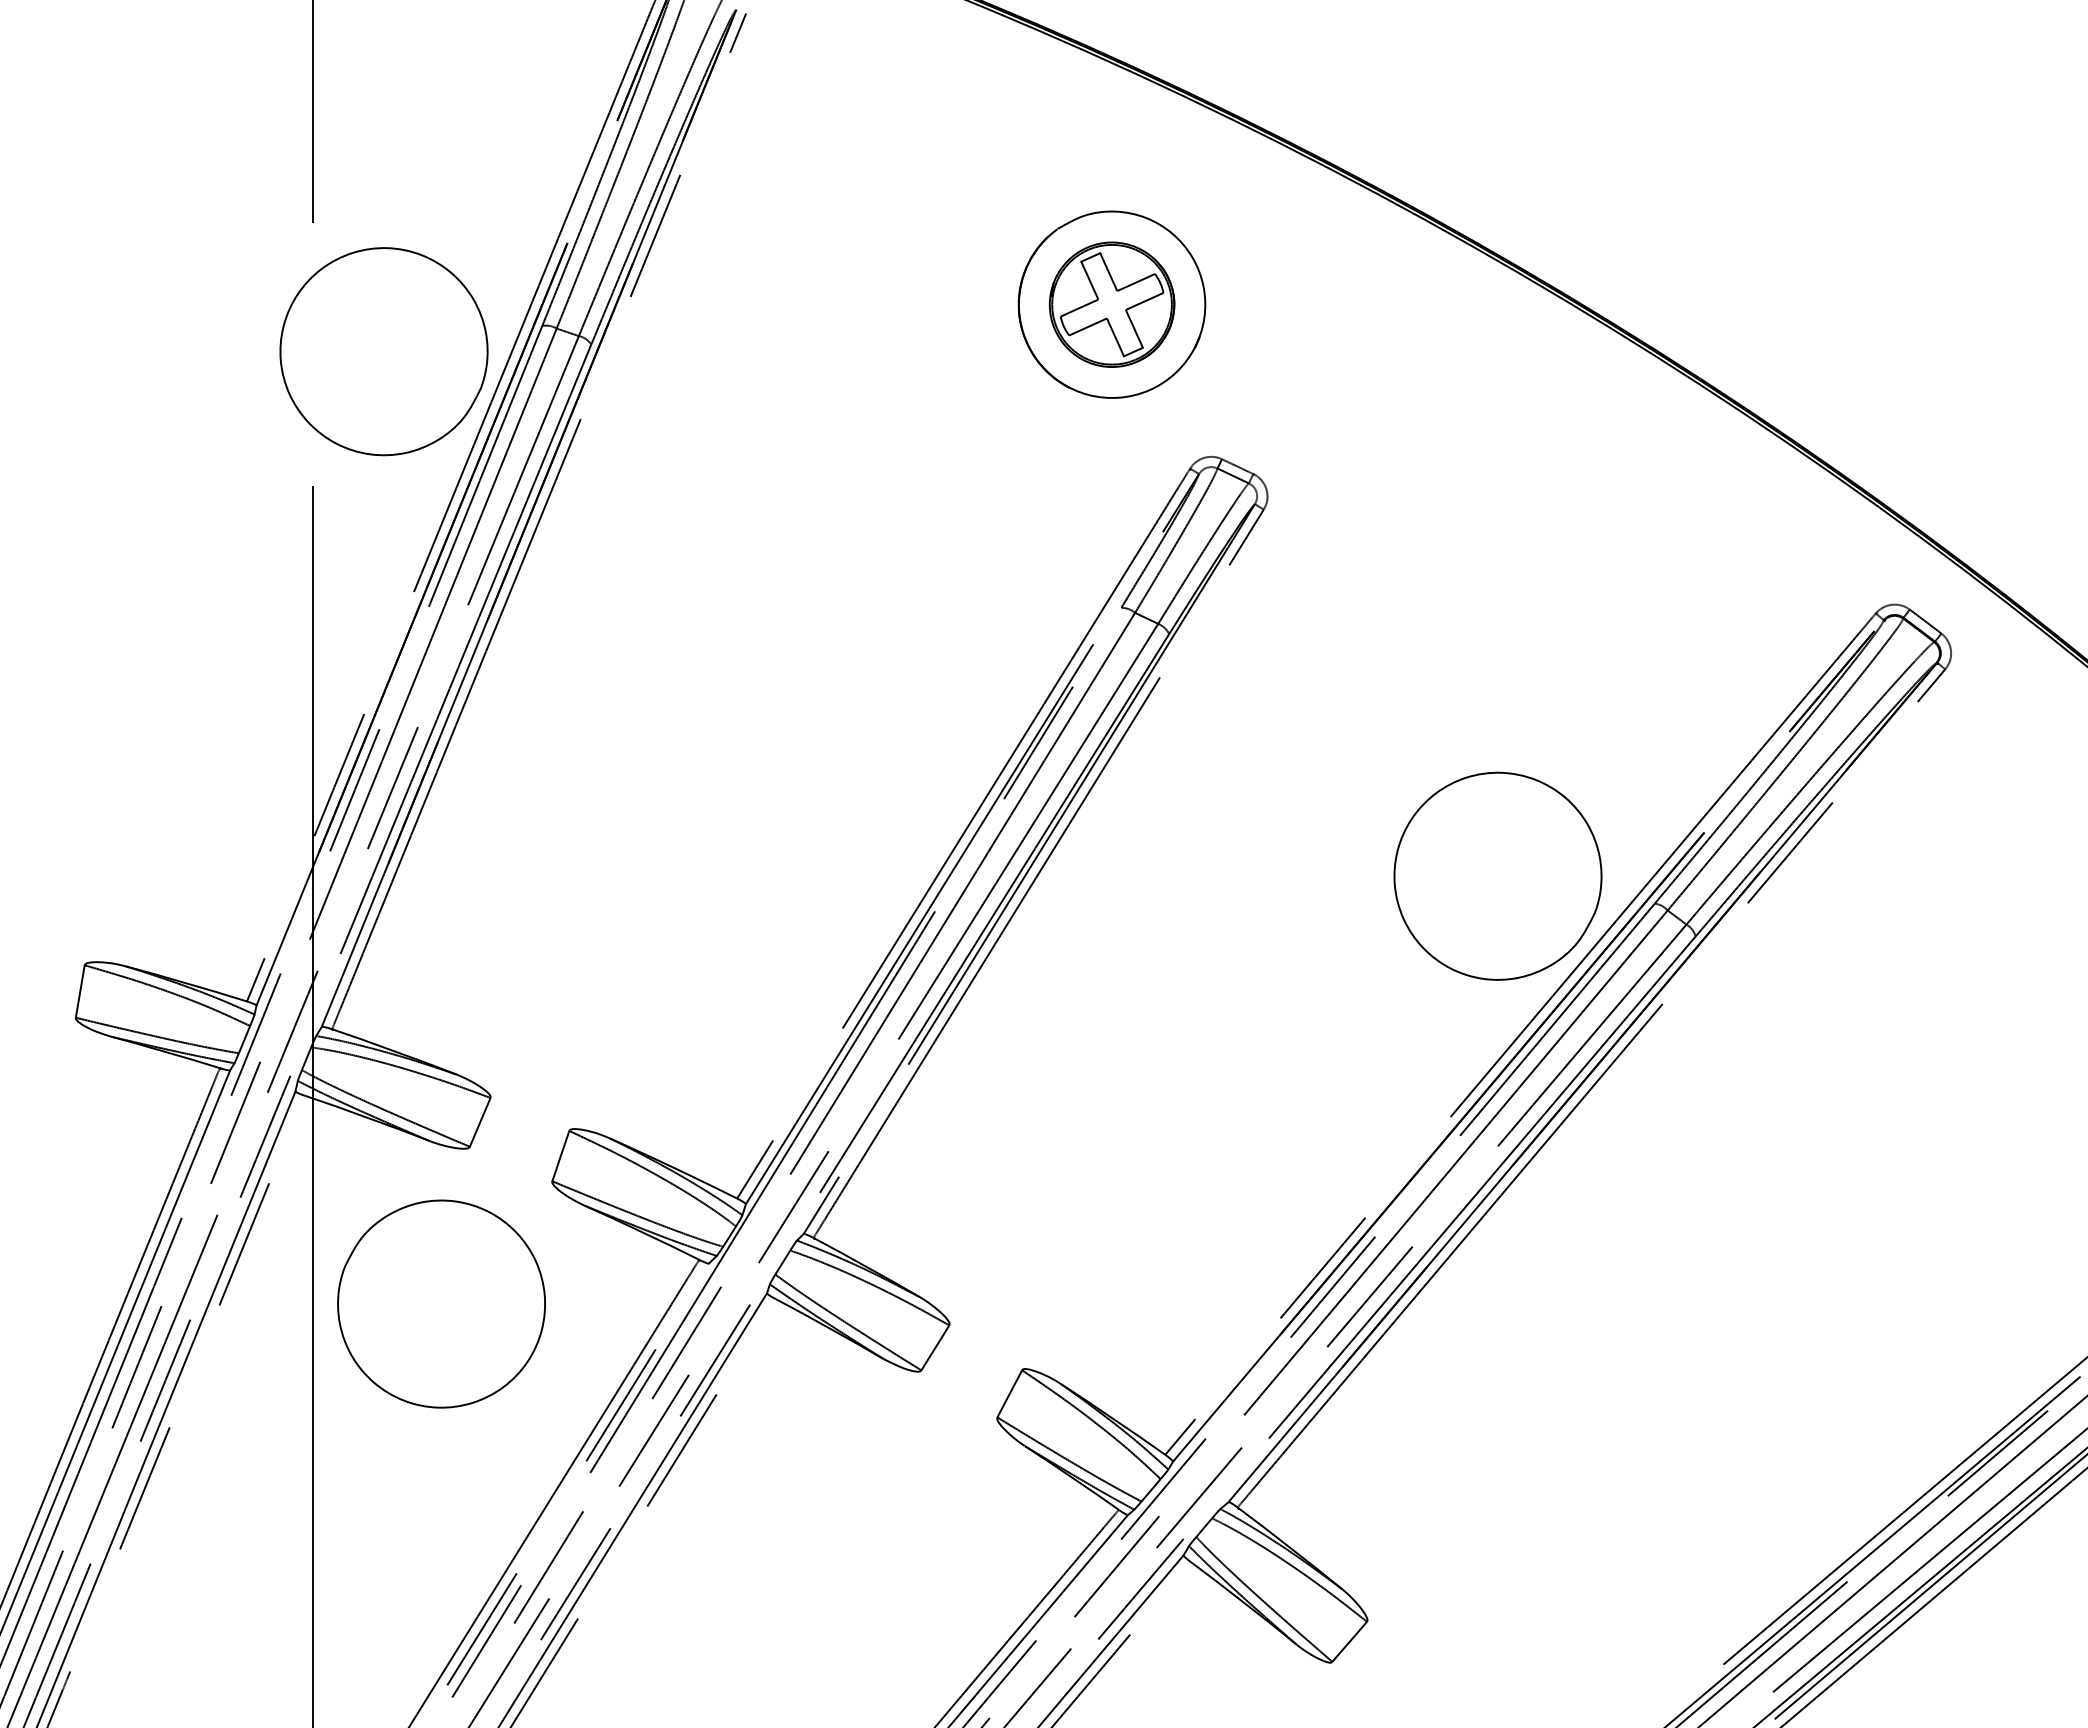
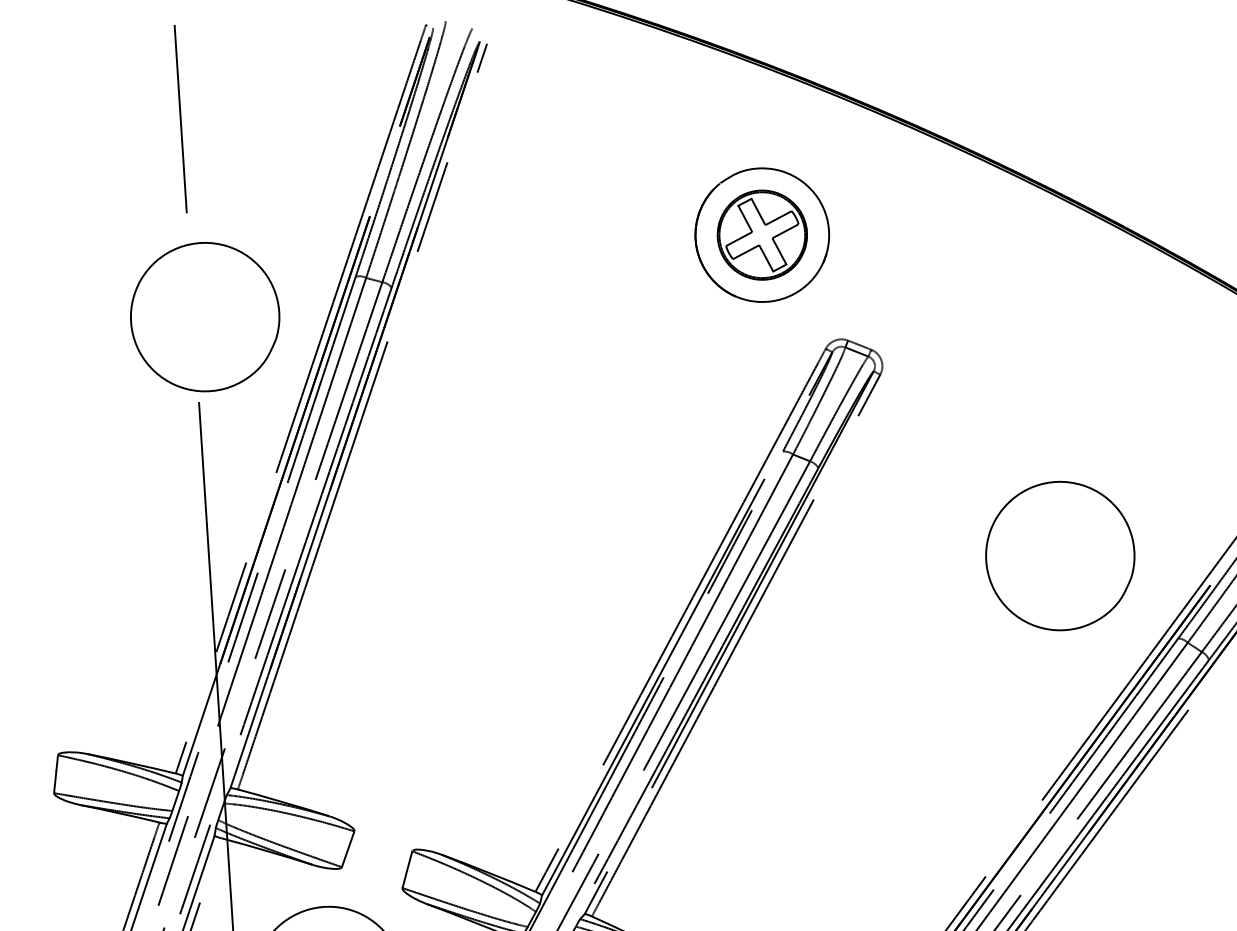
part: (383, 351) -> (204, 317), moved
part: (1497, 875) -> (1059, 555), moved

